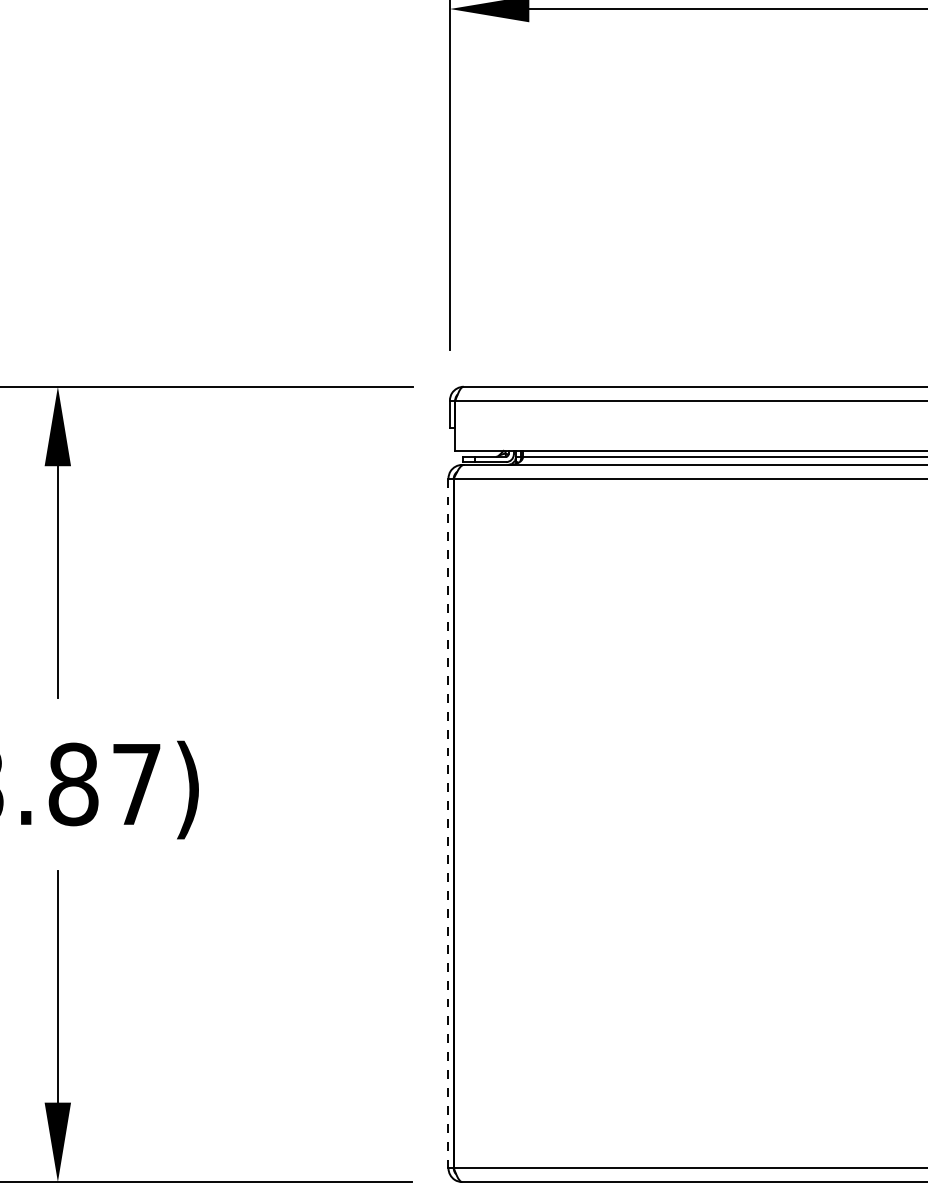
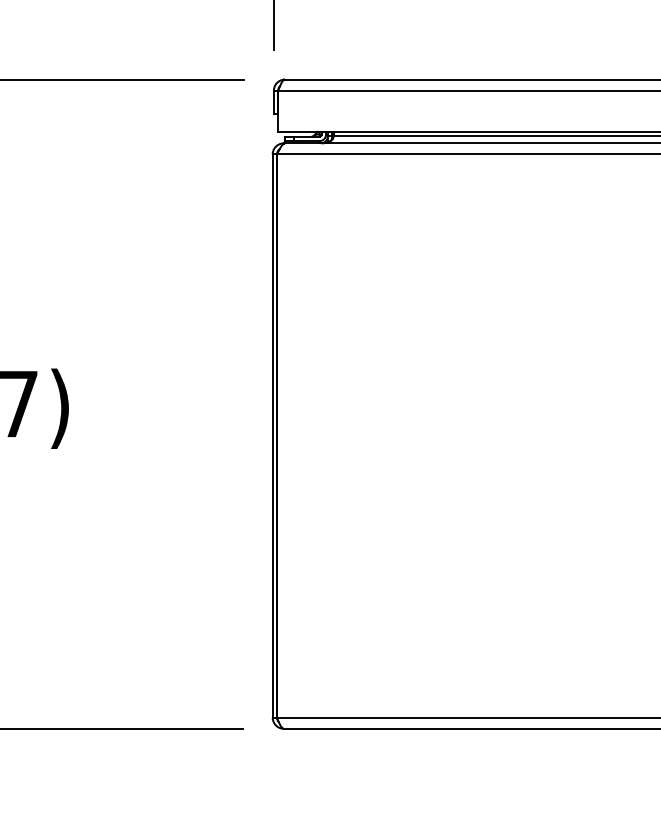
line: (448, 823) -> (272, 436), dashed -> solid

